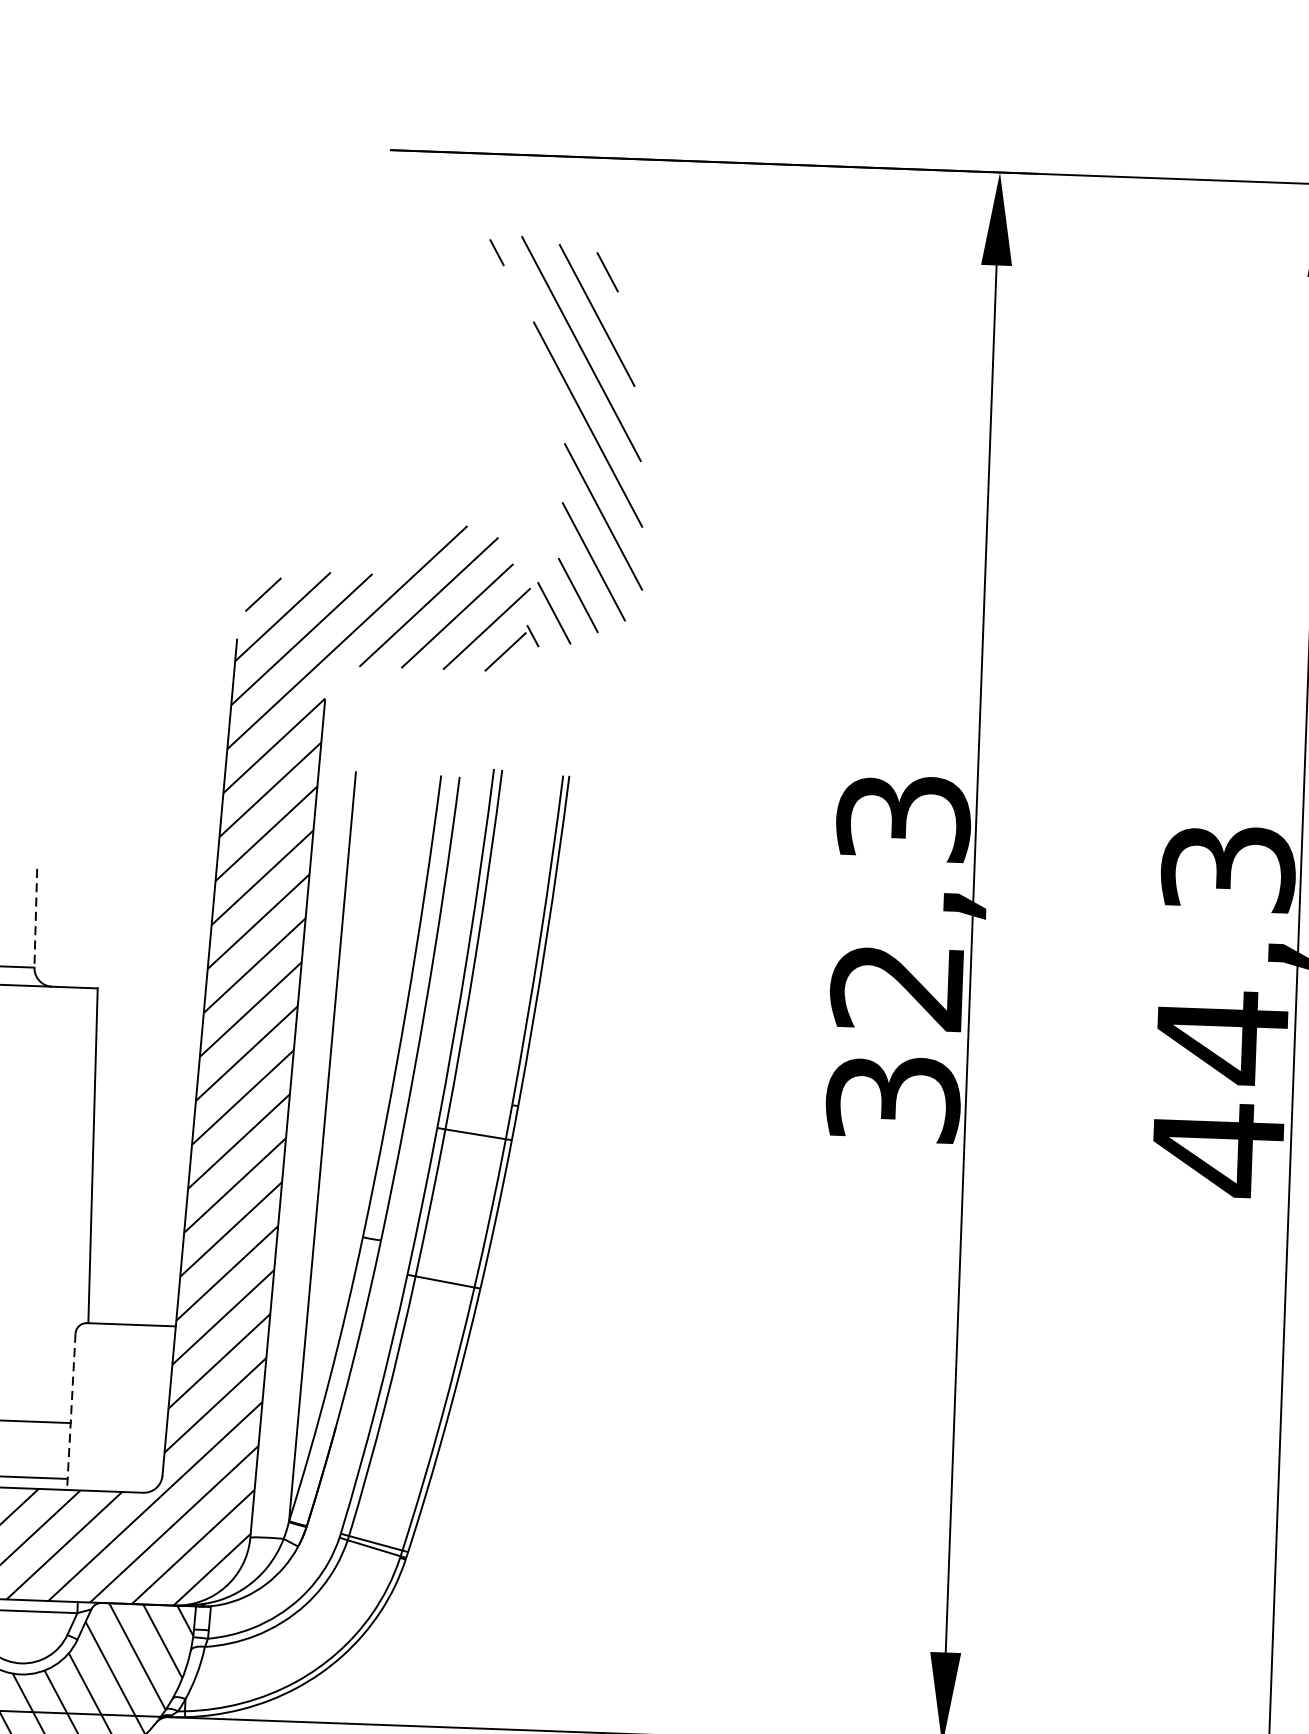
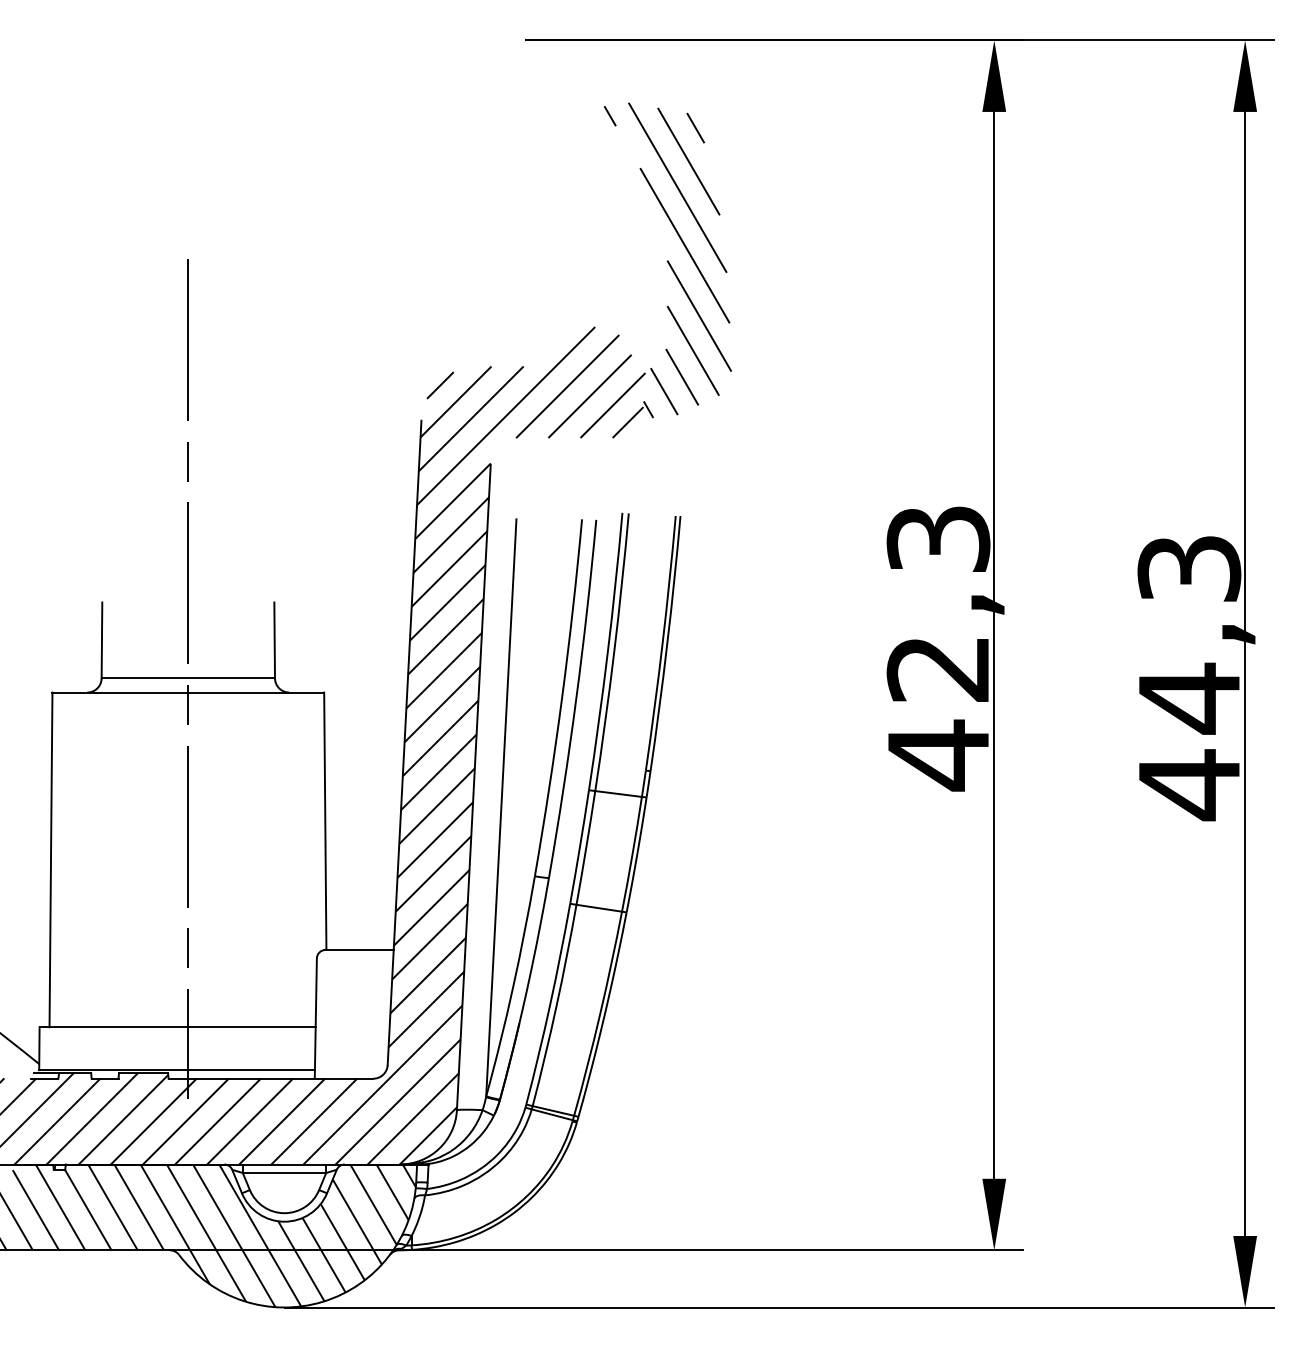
line: (35, 918) -> (274, 640), dashed -> solid
text: (893, 1099) -> (938, 755), 32,3 -> 42,3
line: (70, 1413) -> (315, 1019), dashed -> solid

